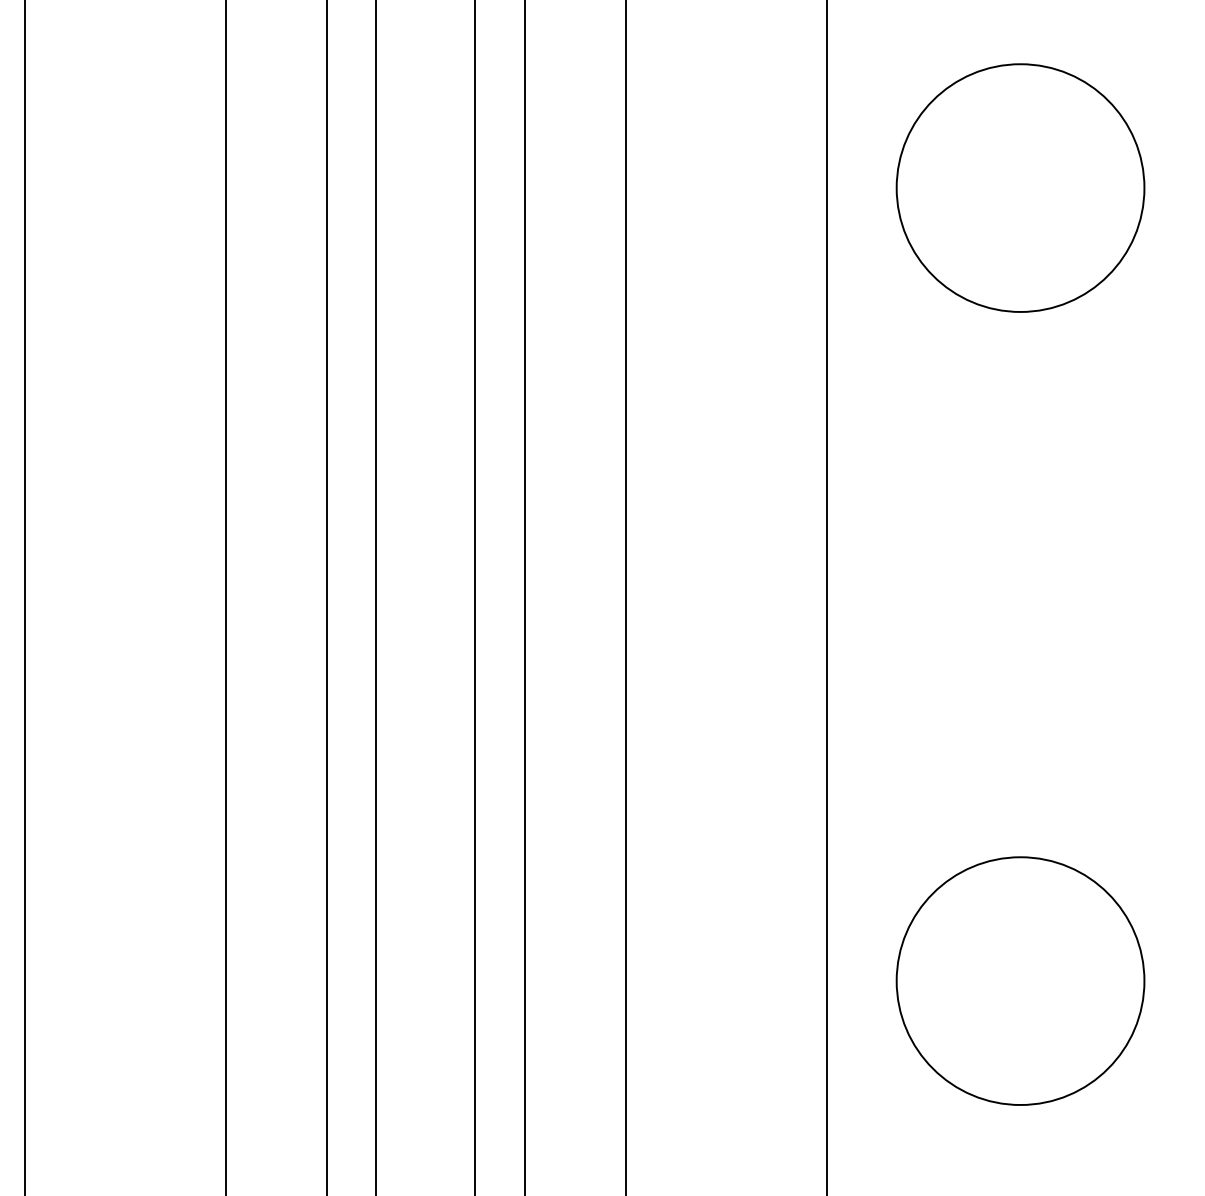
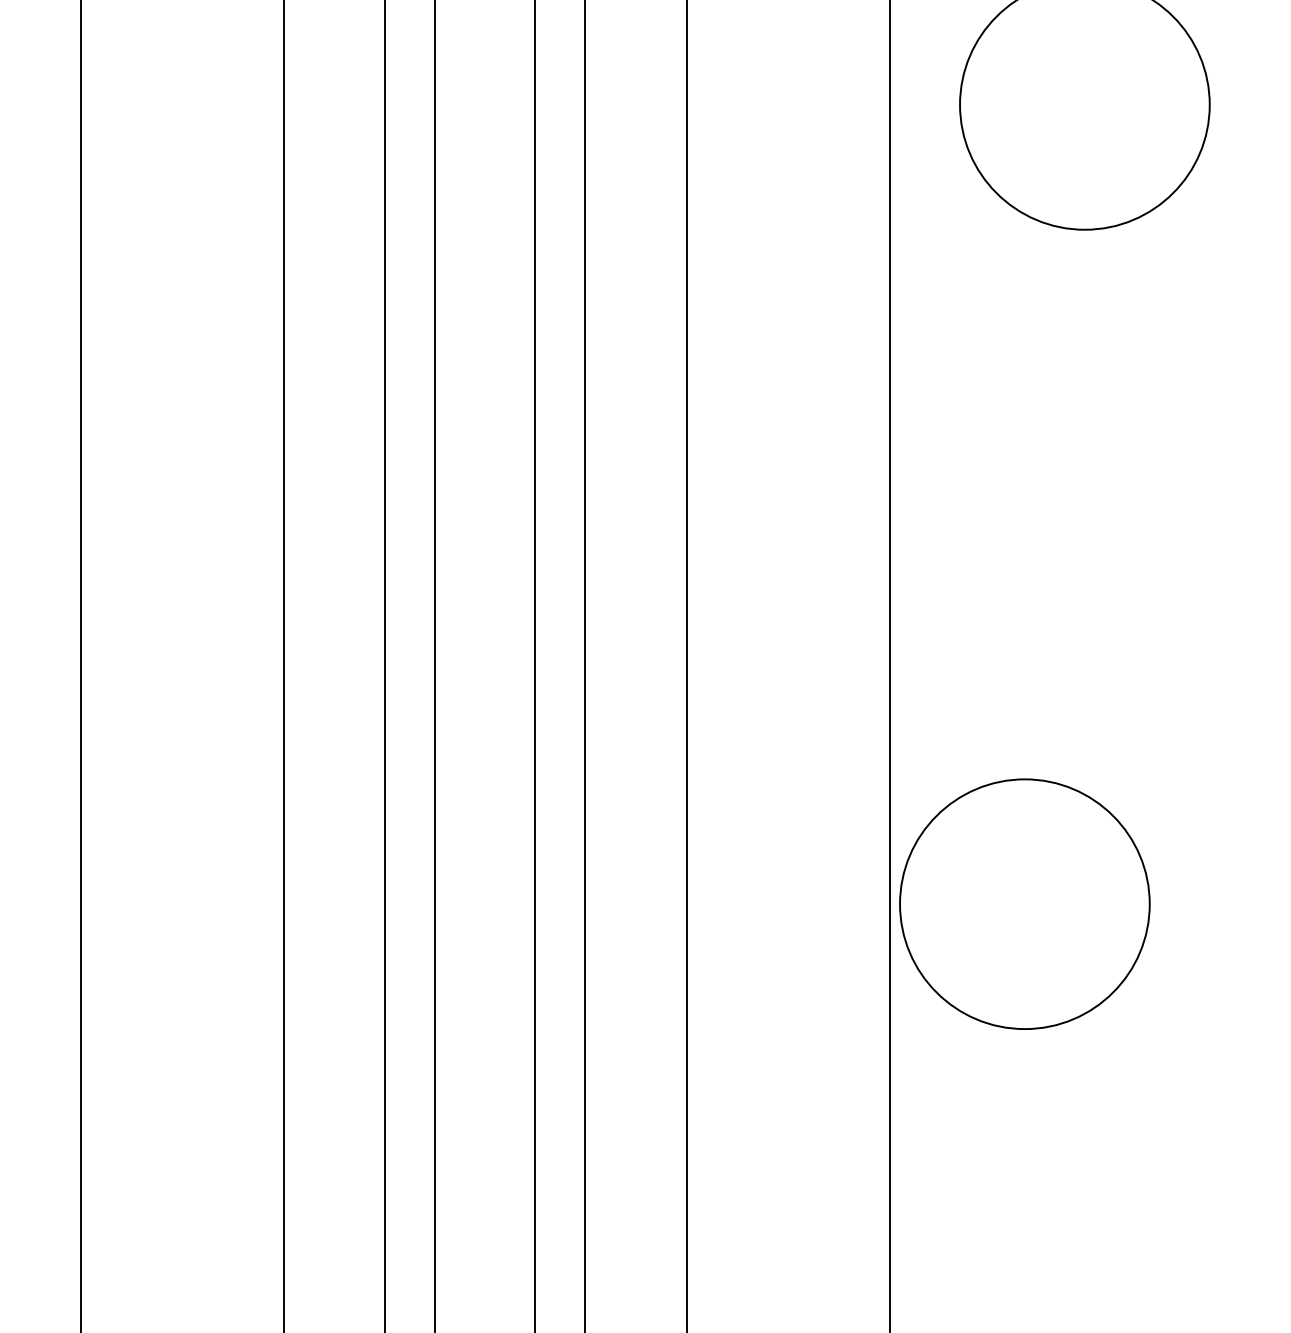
circle: (1020, 980) -> (1024, 903), moved

